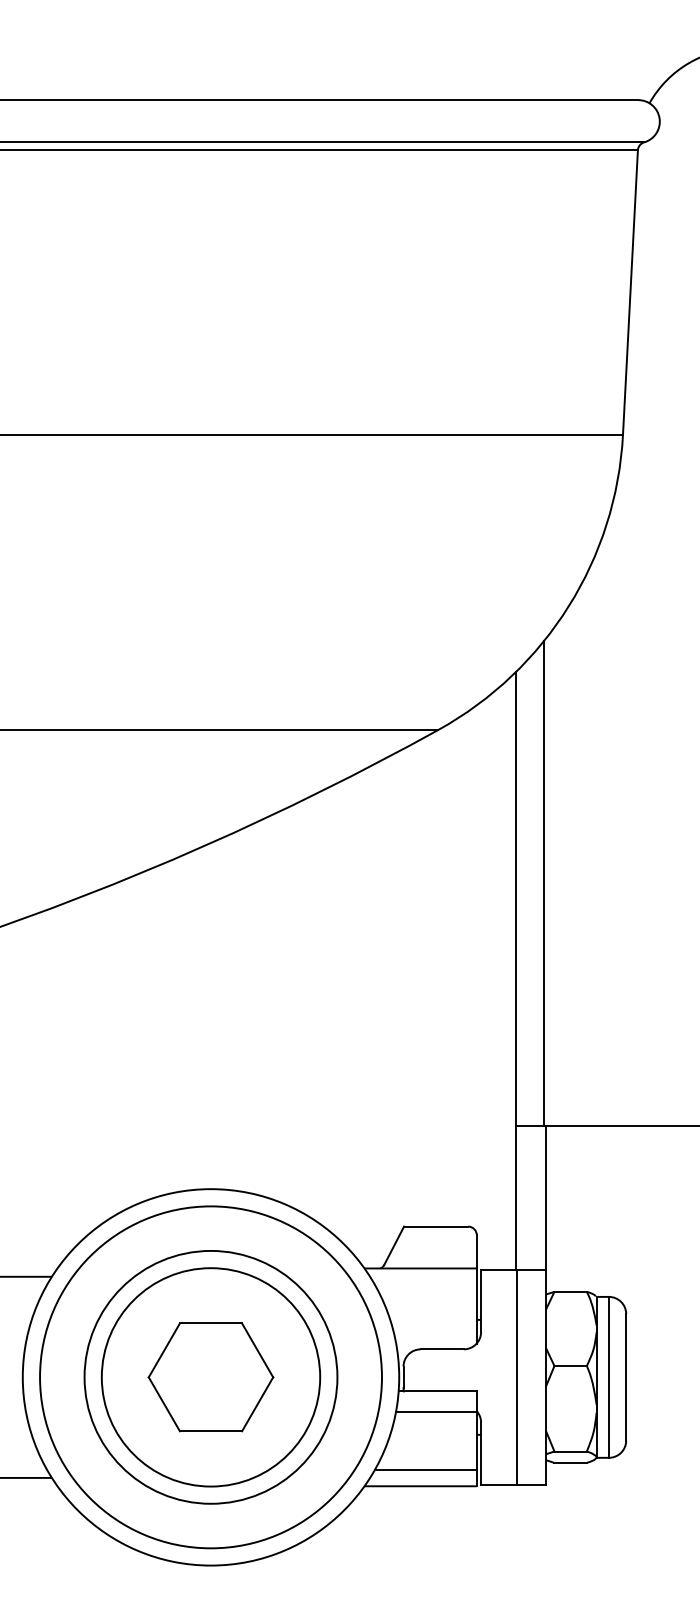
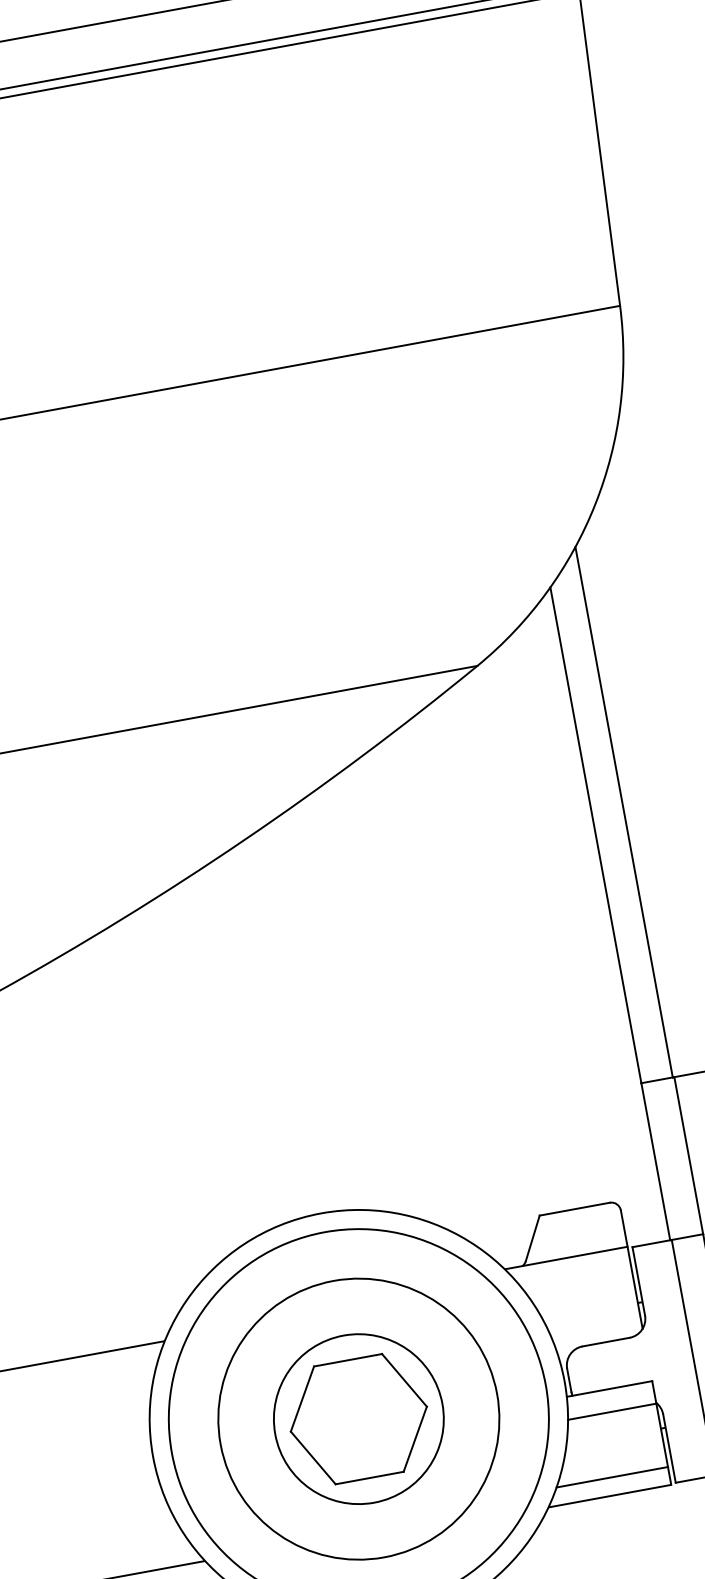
circle: (210, 1377) -> (358, 1419), size x0.7

